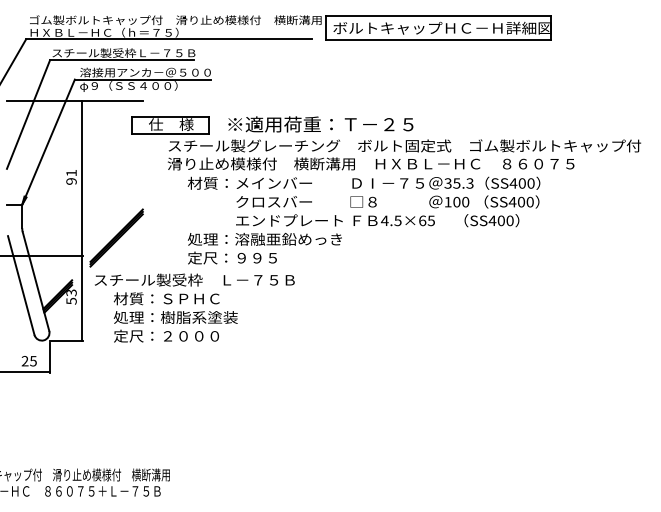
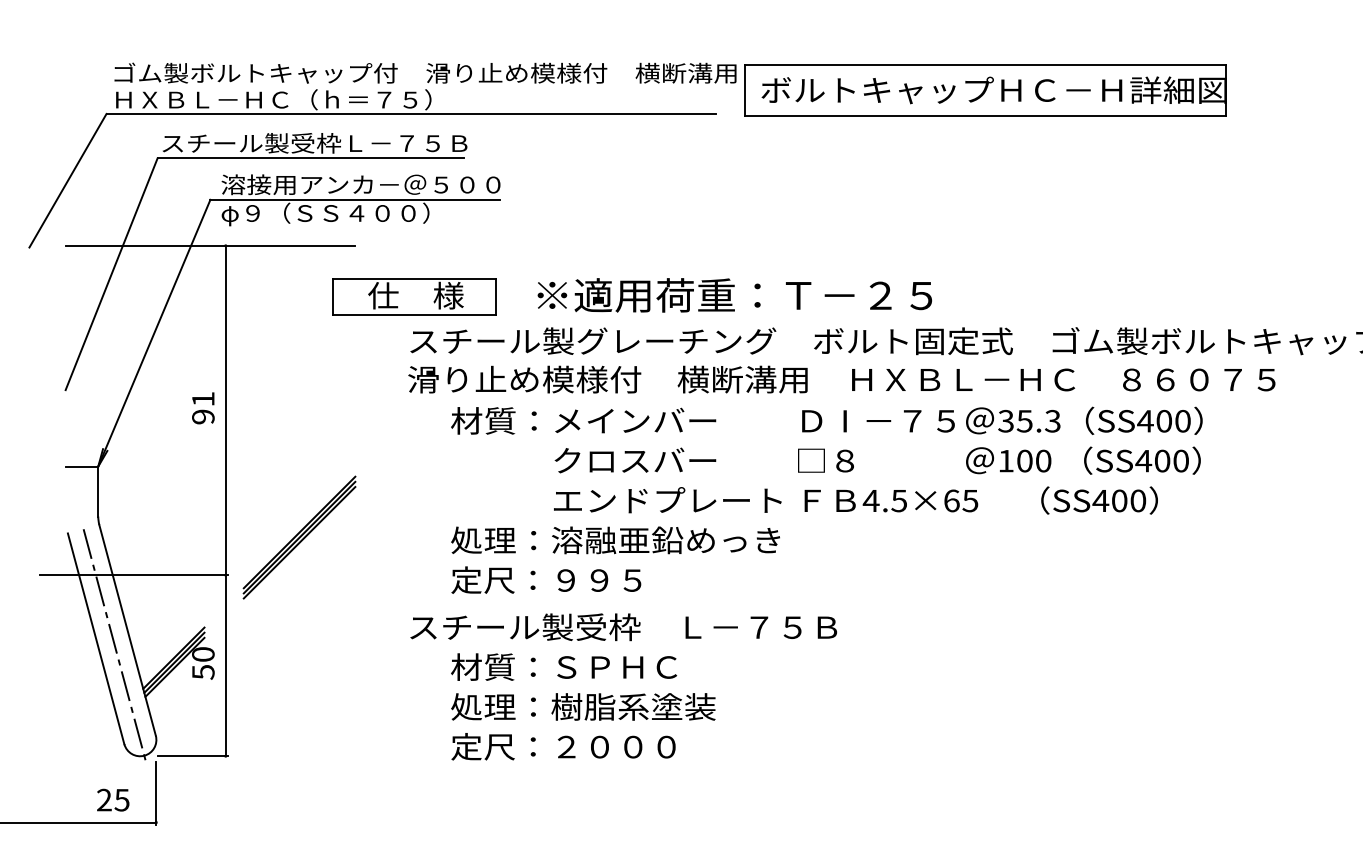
line: (30, 289) -> (115, 647), added
text: (71, 292) -> (203, 653), 53 -> 50
text: (194, 307) -> (623, 685), moved

